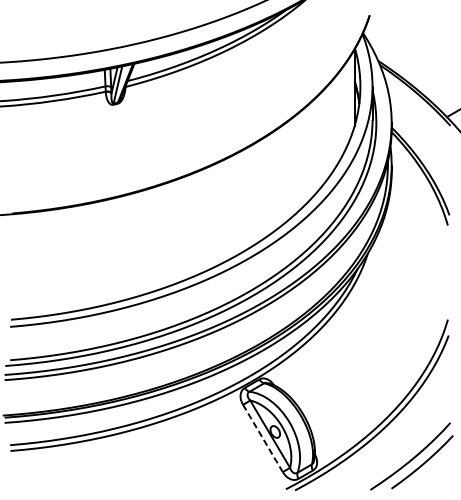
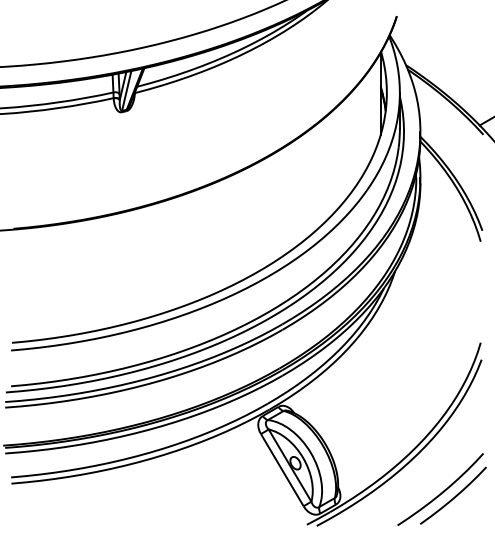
line: (262, 437) -> (281, 469), dashed -> solid

